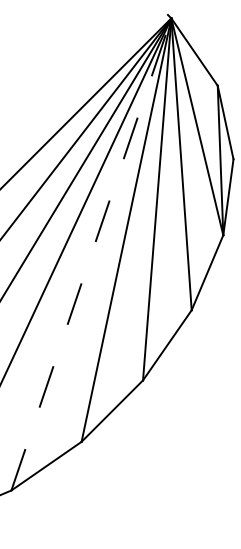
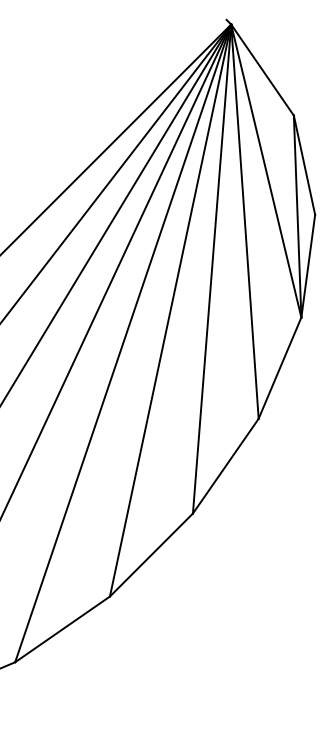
line: (91, 254) -> (123, 343), dashed -> solid

